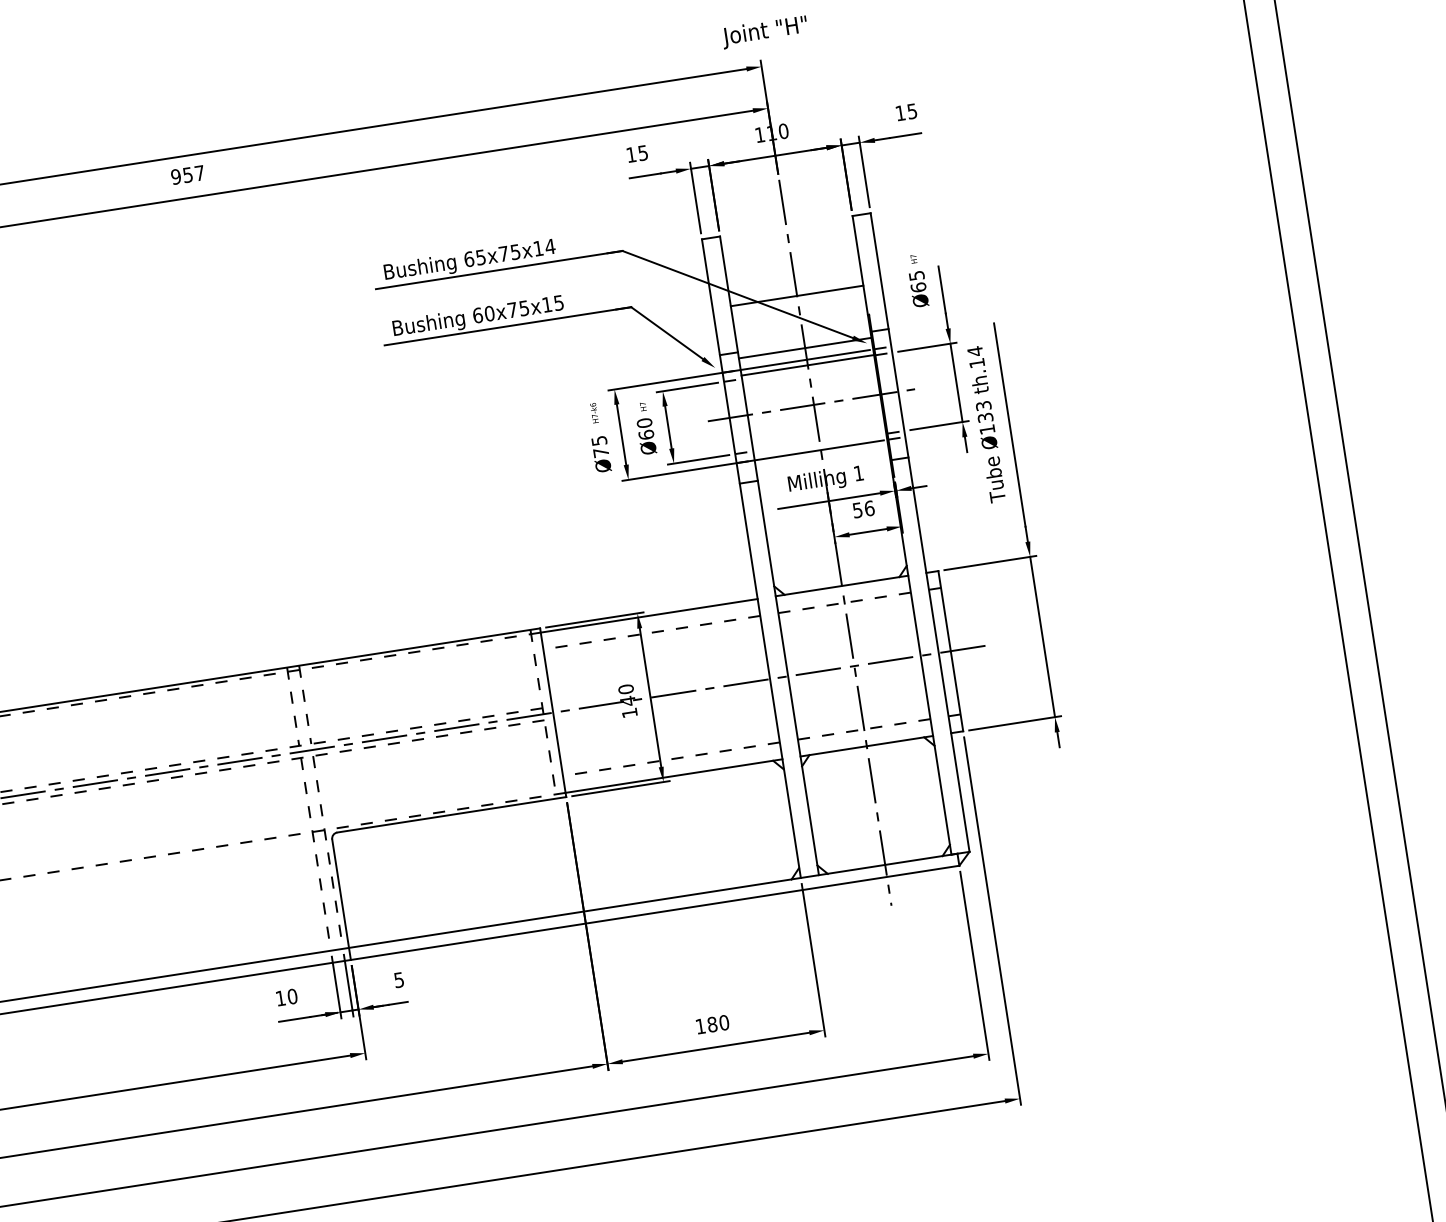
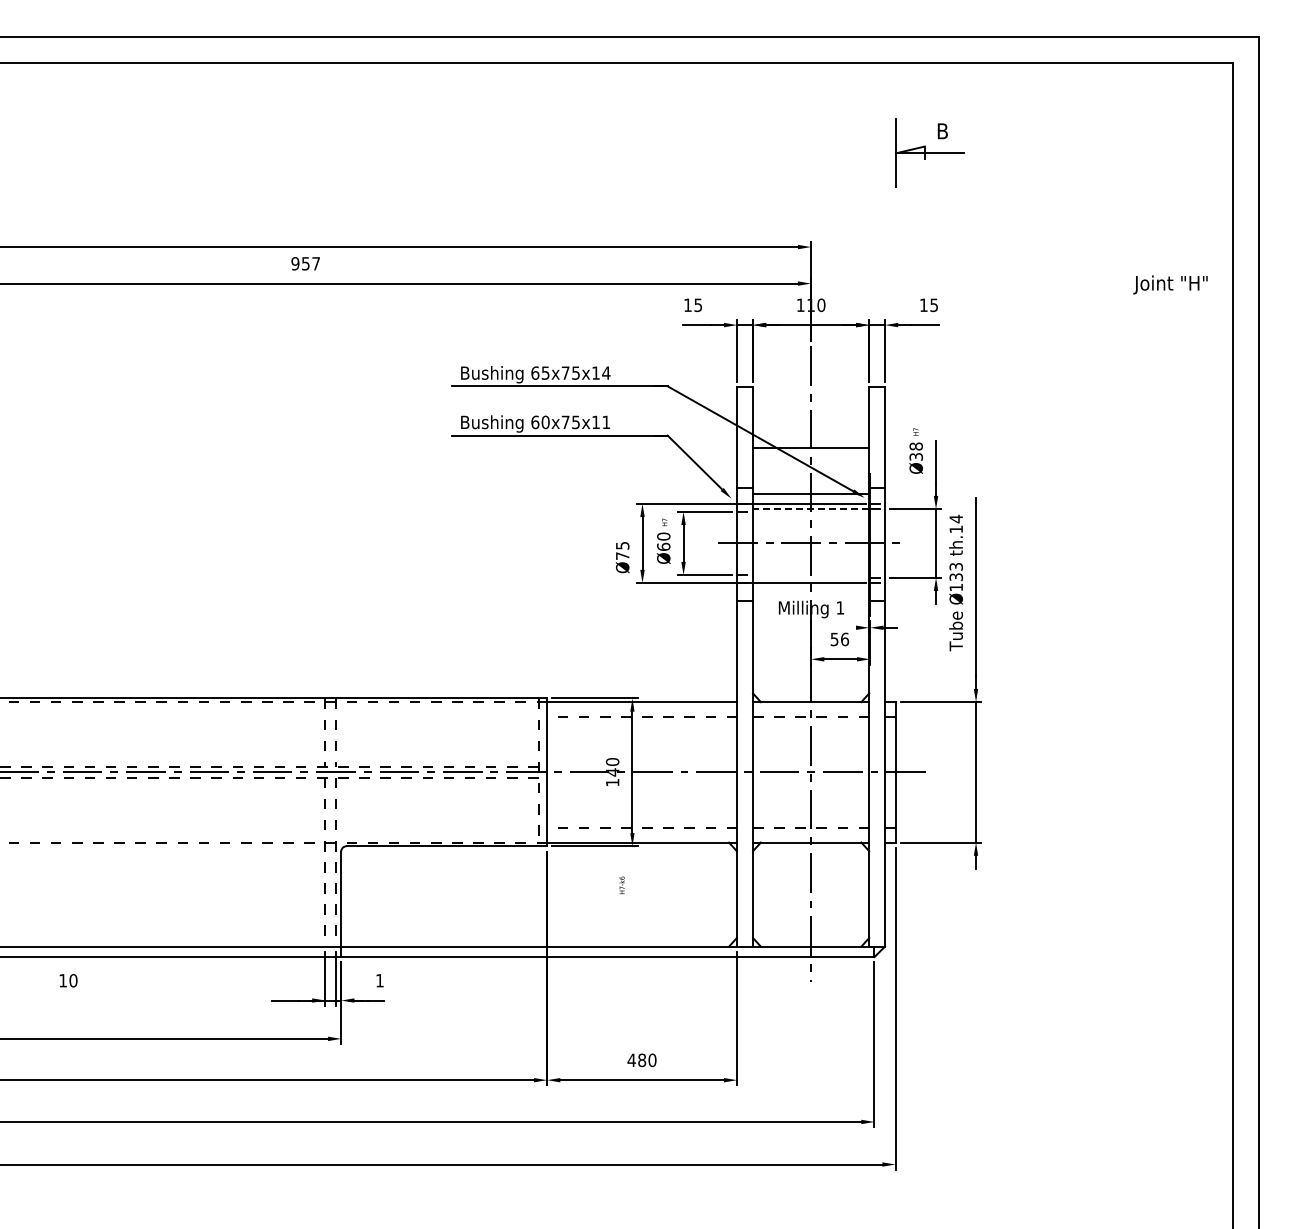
text: (764, 31) -> (1170, 284), moved
text: (916, 281) -> (915, 451), Ø65 -> Ø38
text: (559, 303) -> (606, 422), 60x75x15 -> 60x75x11
line: (807, 365) -> (810, 508), solid -> dashed
text: (593, 413) -> (621, 885), moved
line: (829, 500) -> (811, 627), removed
text: (398, 979) -> (379, 980), 5 -> 1
text: (286, 997) -> (68, 980), moved
text: (700, 1025) -> (631, 1059), 180 -> 480

